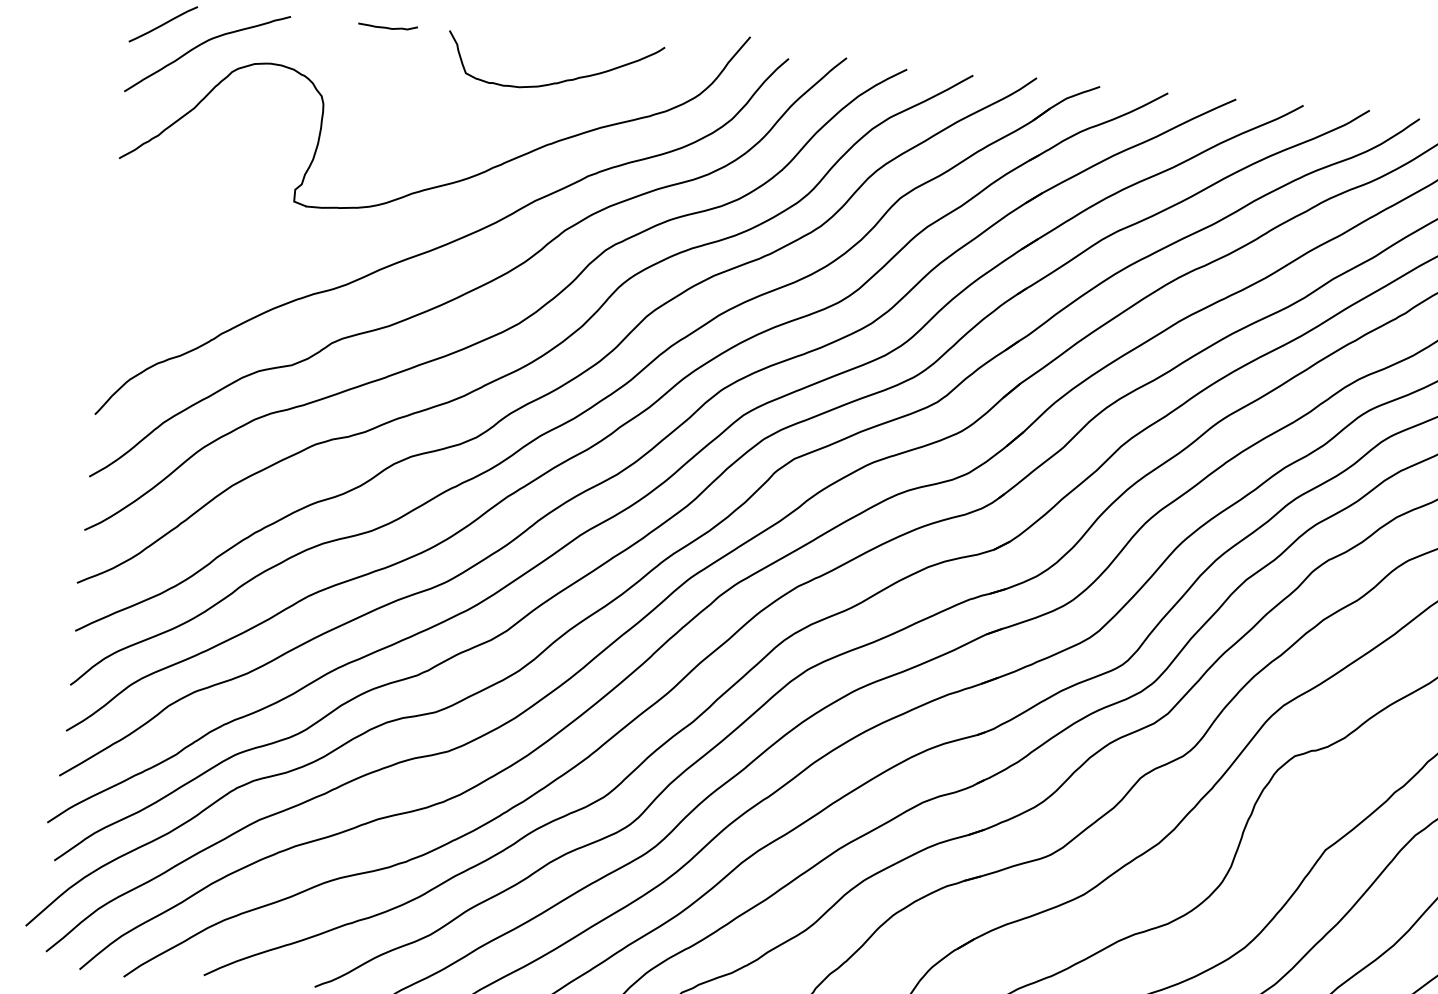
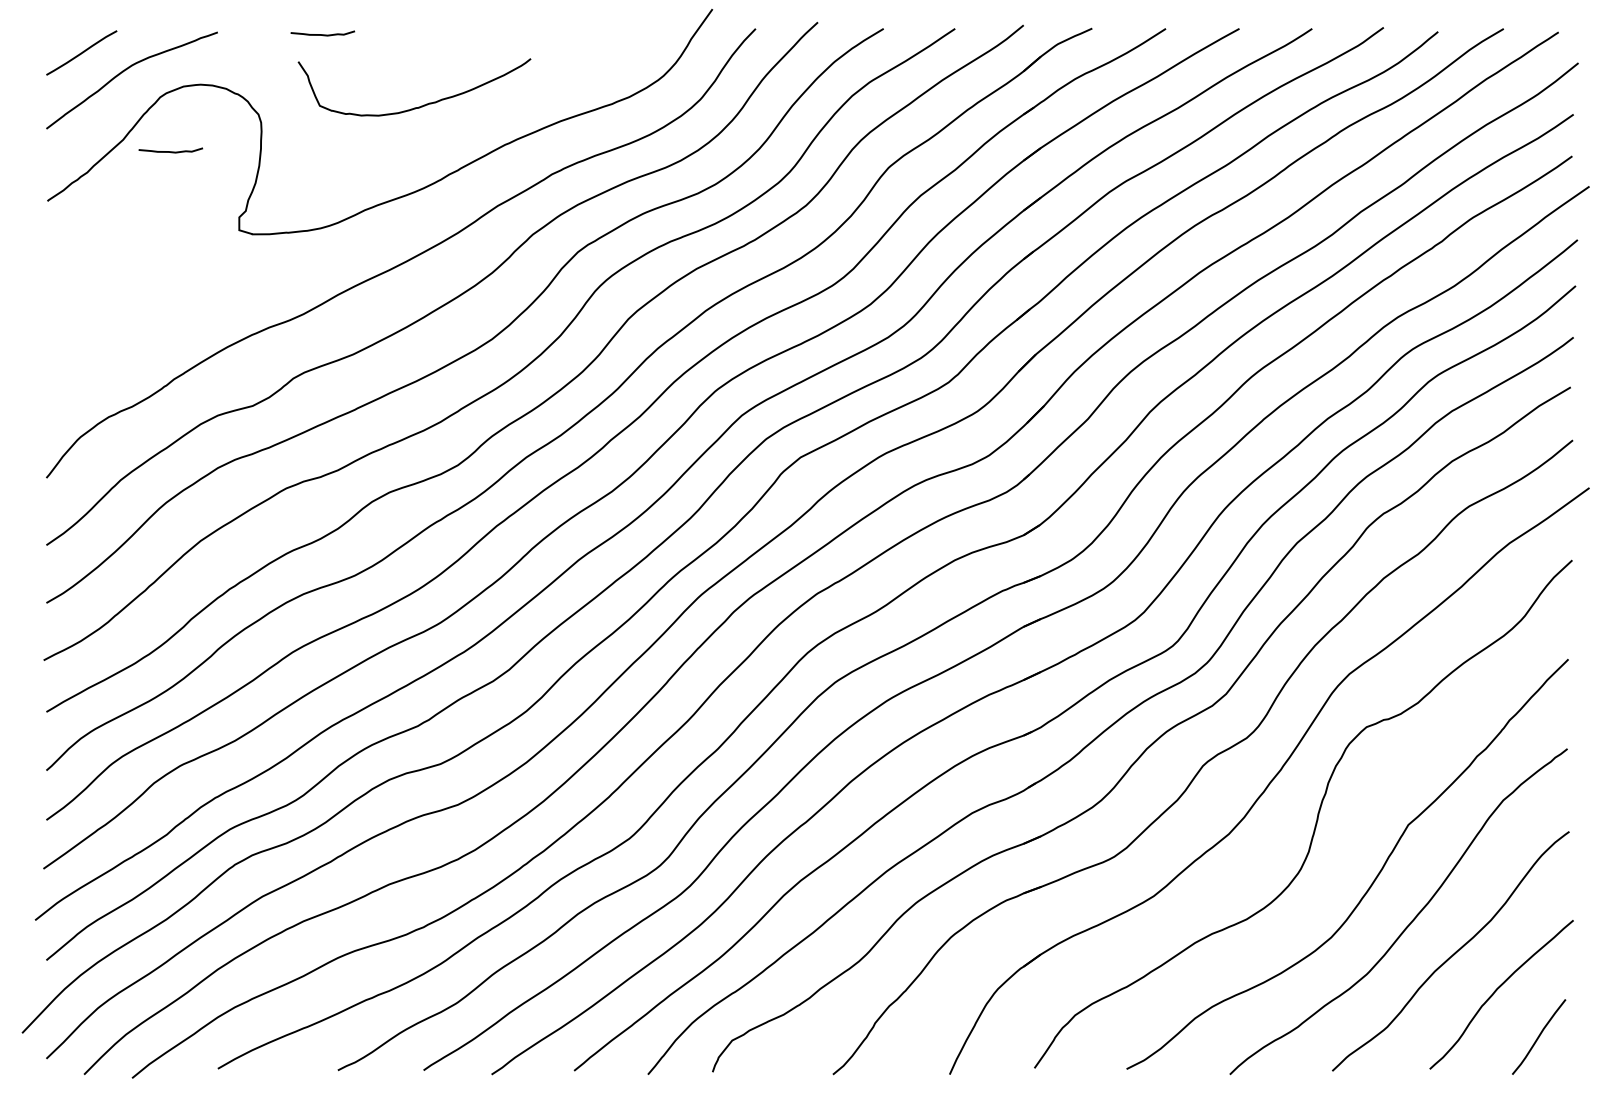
curve: (559, 81) -> (421, 105), moved
curve: (237, 122) -> (170, 151), added

